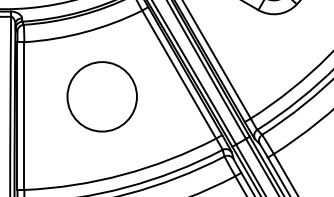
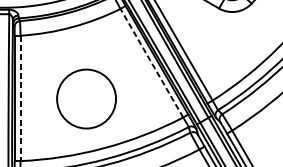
line: (179, 74) -> (152, 63), solid -> dashed
circle: (101, 96) -> (85, 98), moved
line: (24, 116) -> (20, 98), solid -> dashed

